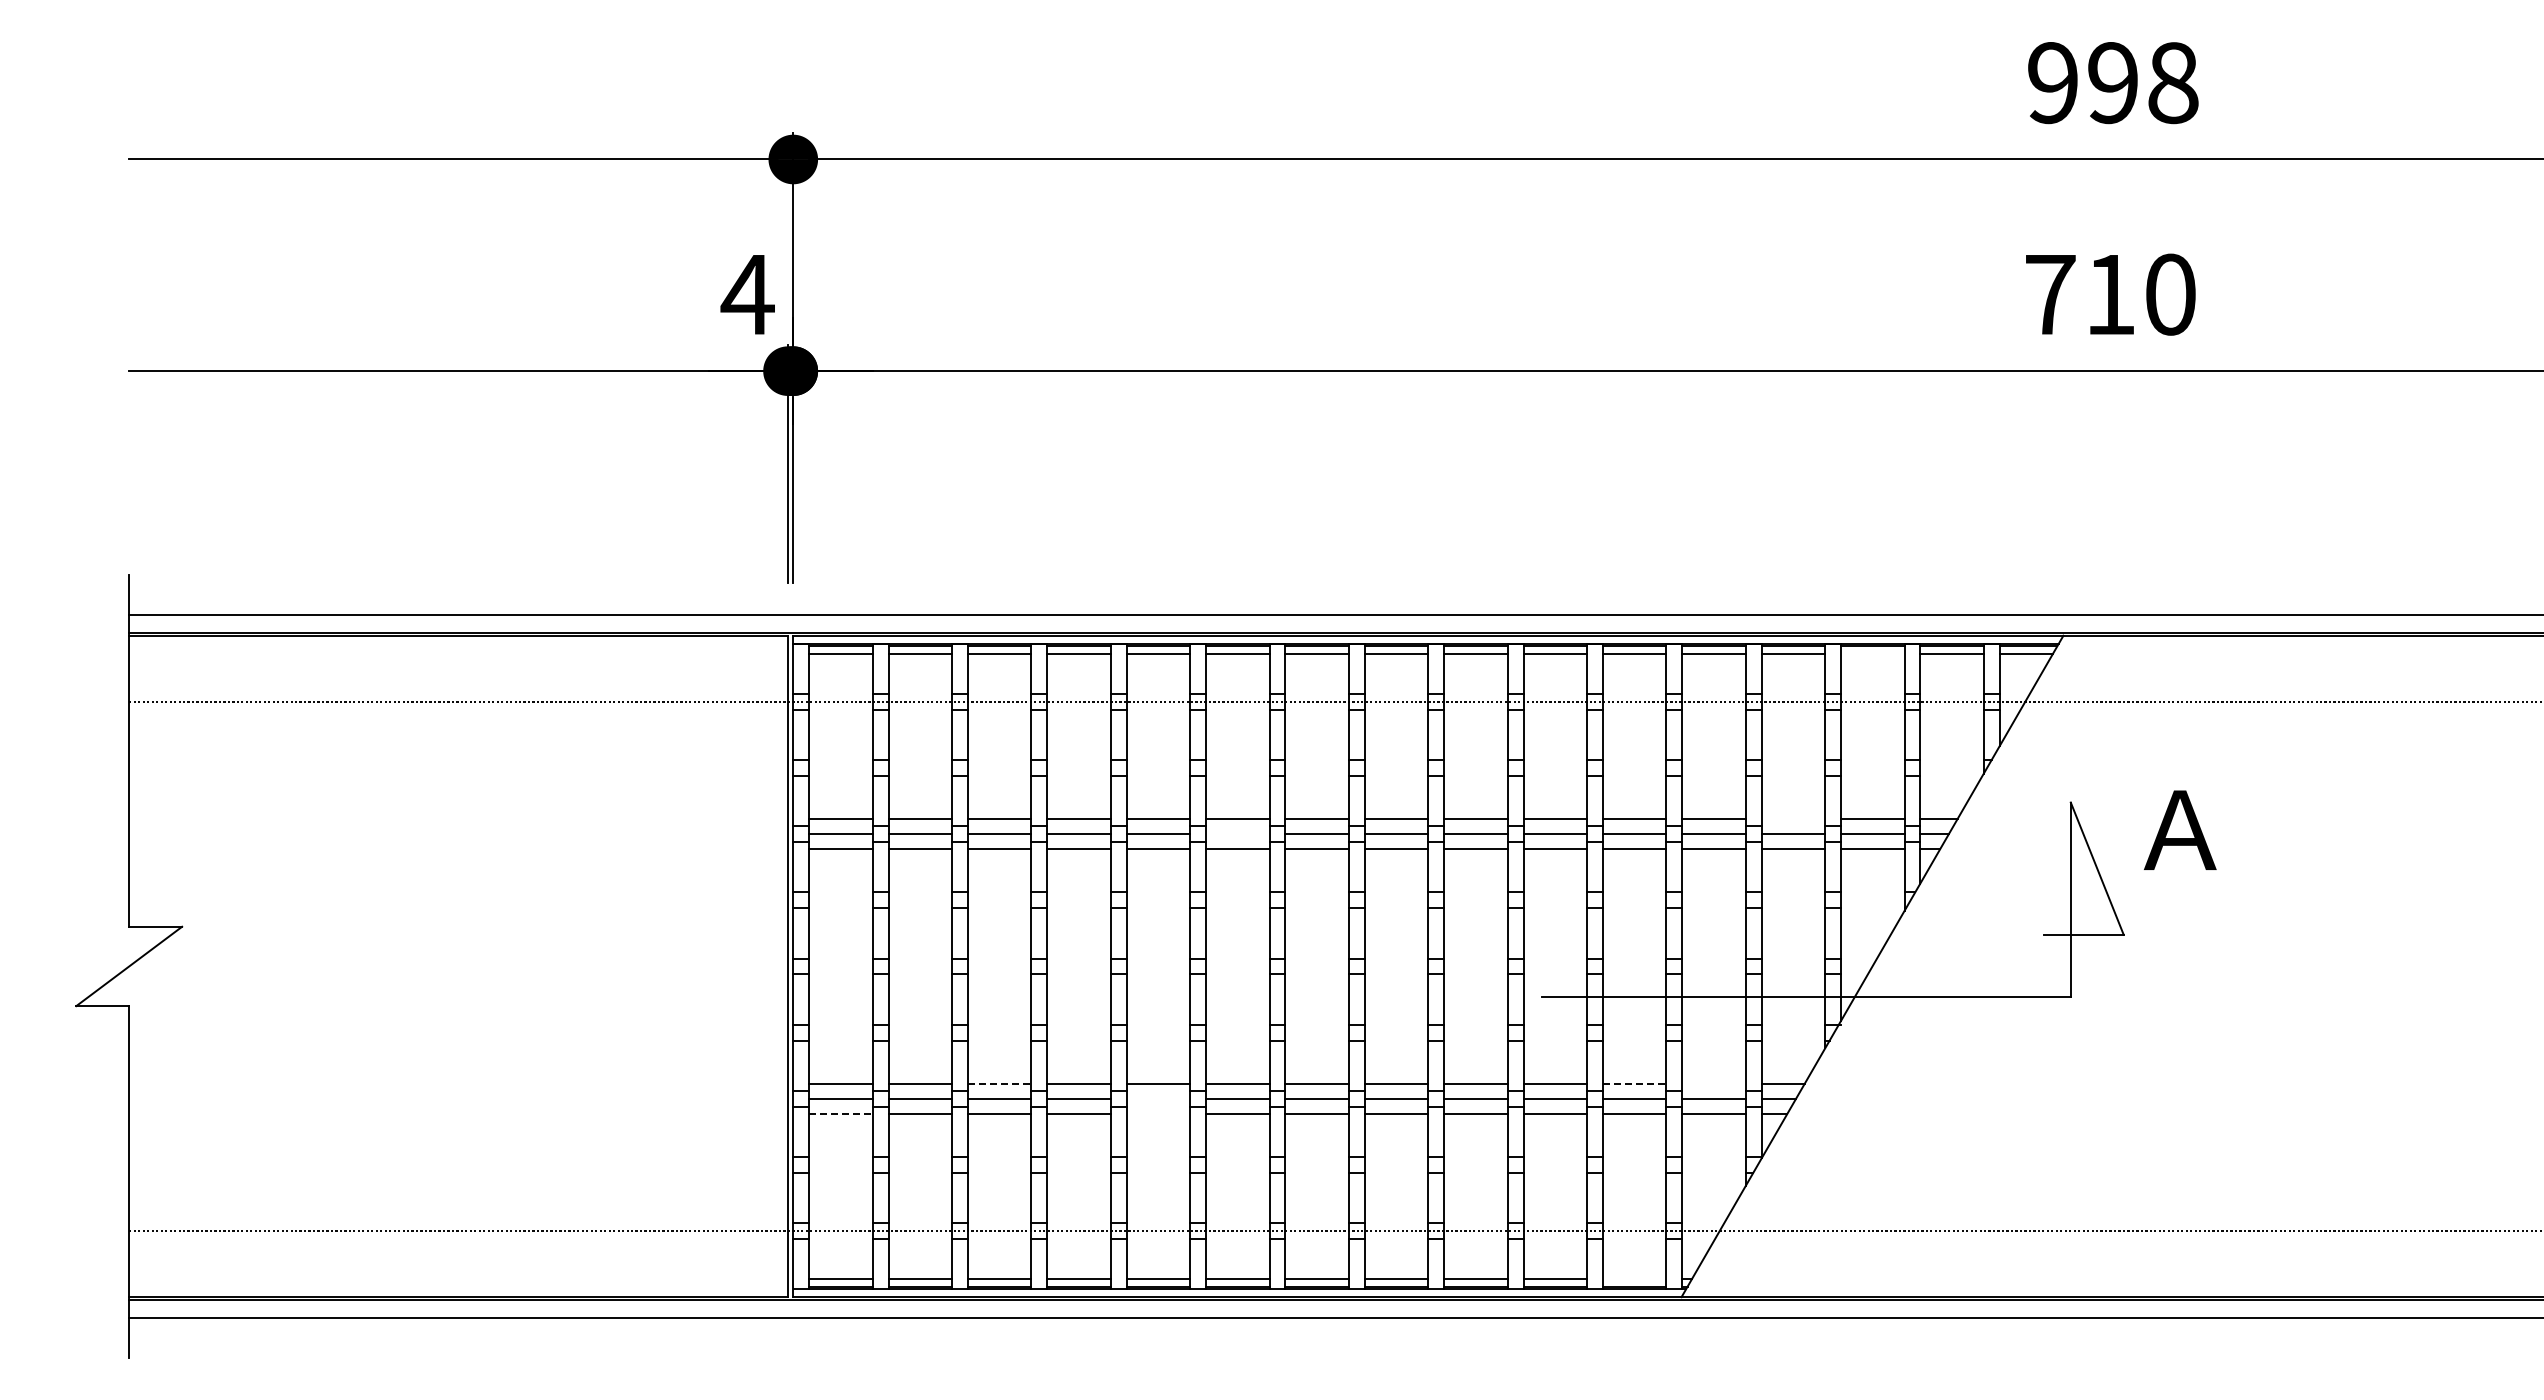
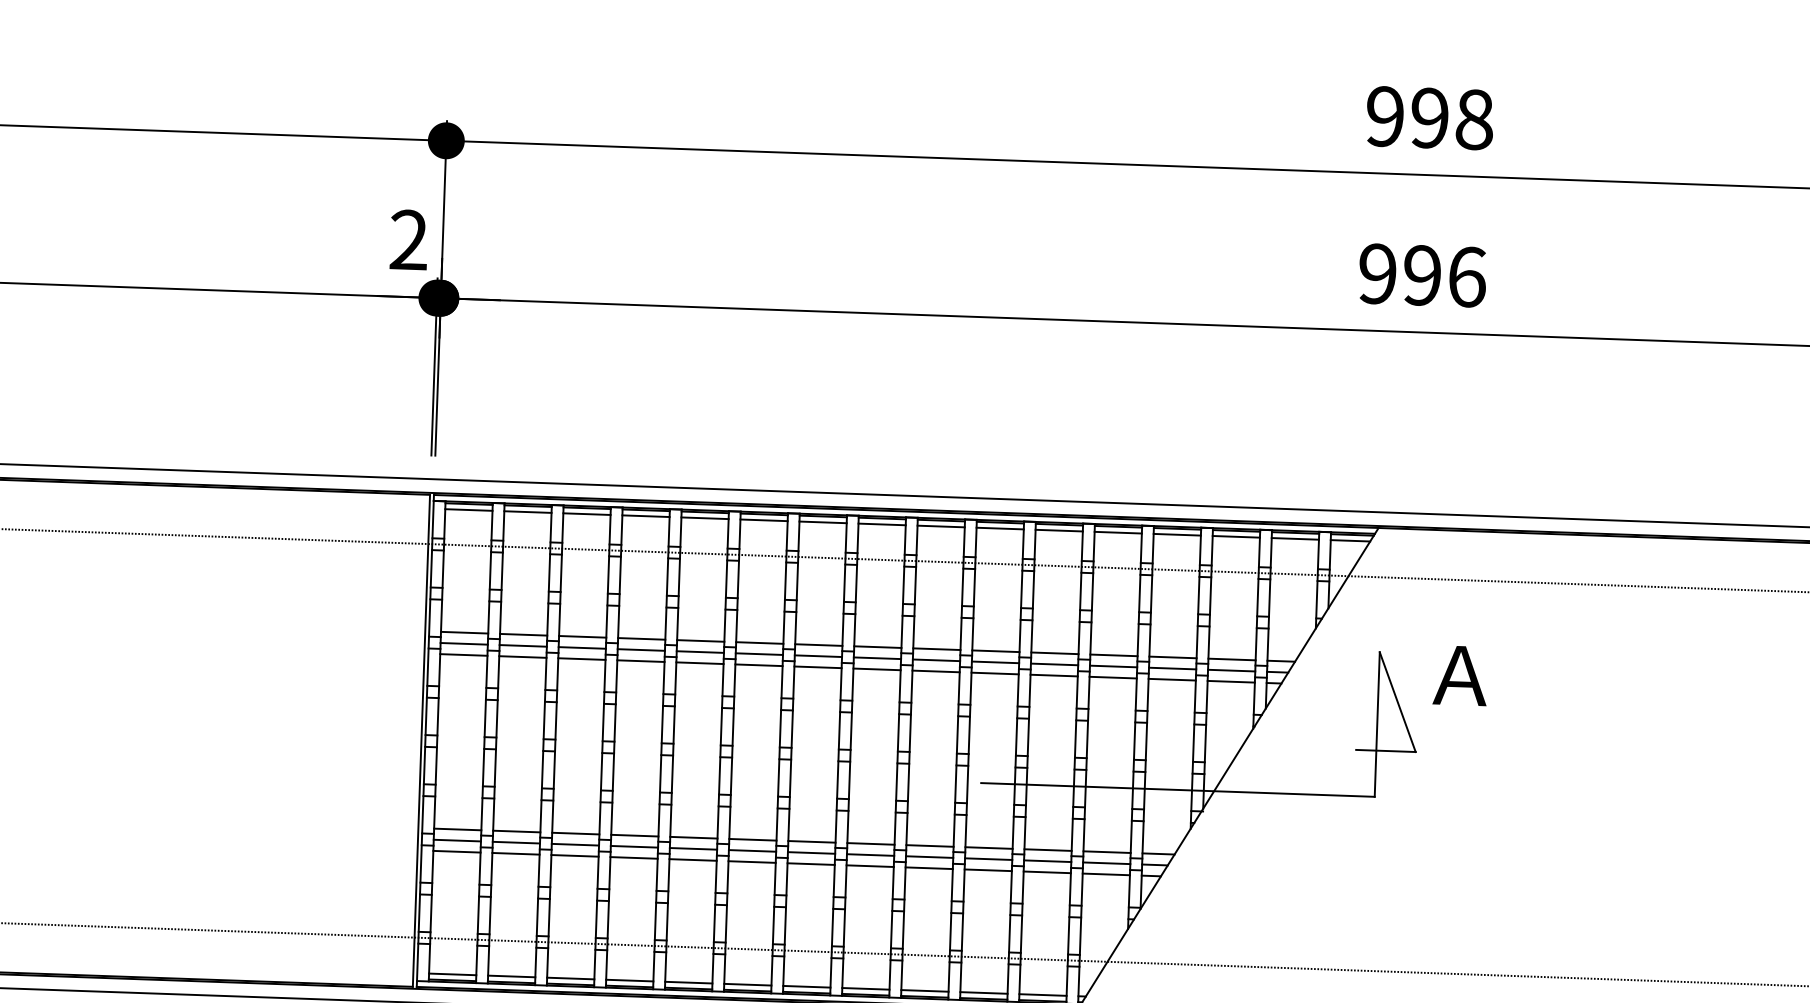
text: (747, 293) -> (408, 239), 4 -> 2
text: (2110, 294) -> (1422, 275), 710 -> 996
line: (1872, 654) -> (1236, 536), added
line: (1793, 819) -> (1173, 657), added
line: (1237, 834) -> (759, 654), added
line: (999, 1083) -> (575, 833), dashed -> solid
line: (1634, 1083) -> (1047, 849), dashed -> solid
line: (1713, 1083) -> (1106, 851), added
line: (1158, 1098) -> (693, 848), added
line: (840, 1113) -> (456, 851), dashed -> solid
line: (1158, 1113) -> (693, 859), added
line: (1634, 1278) -> (1042, 994), added

